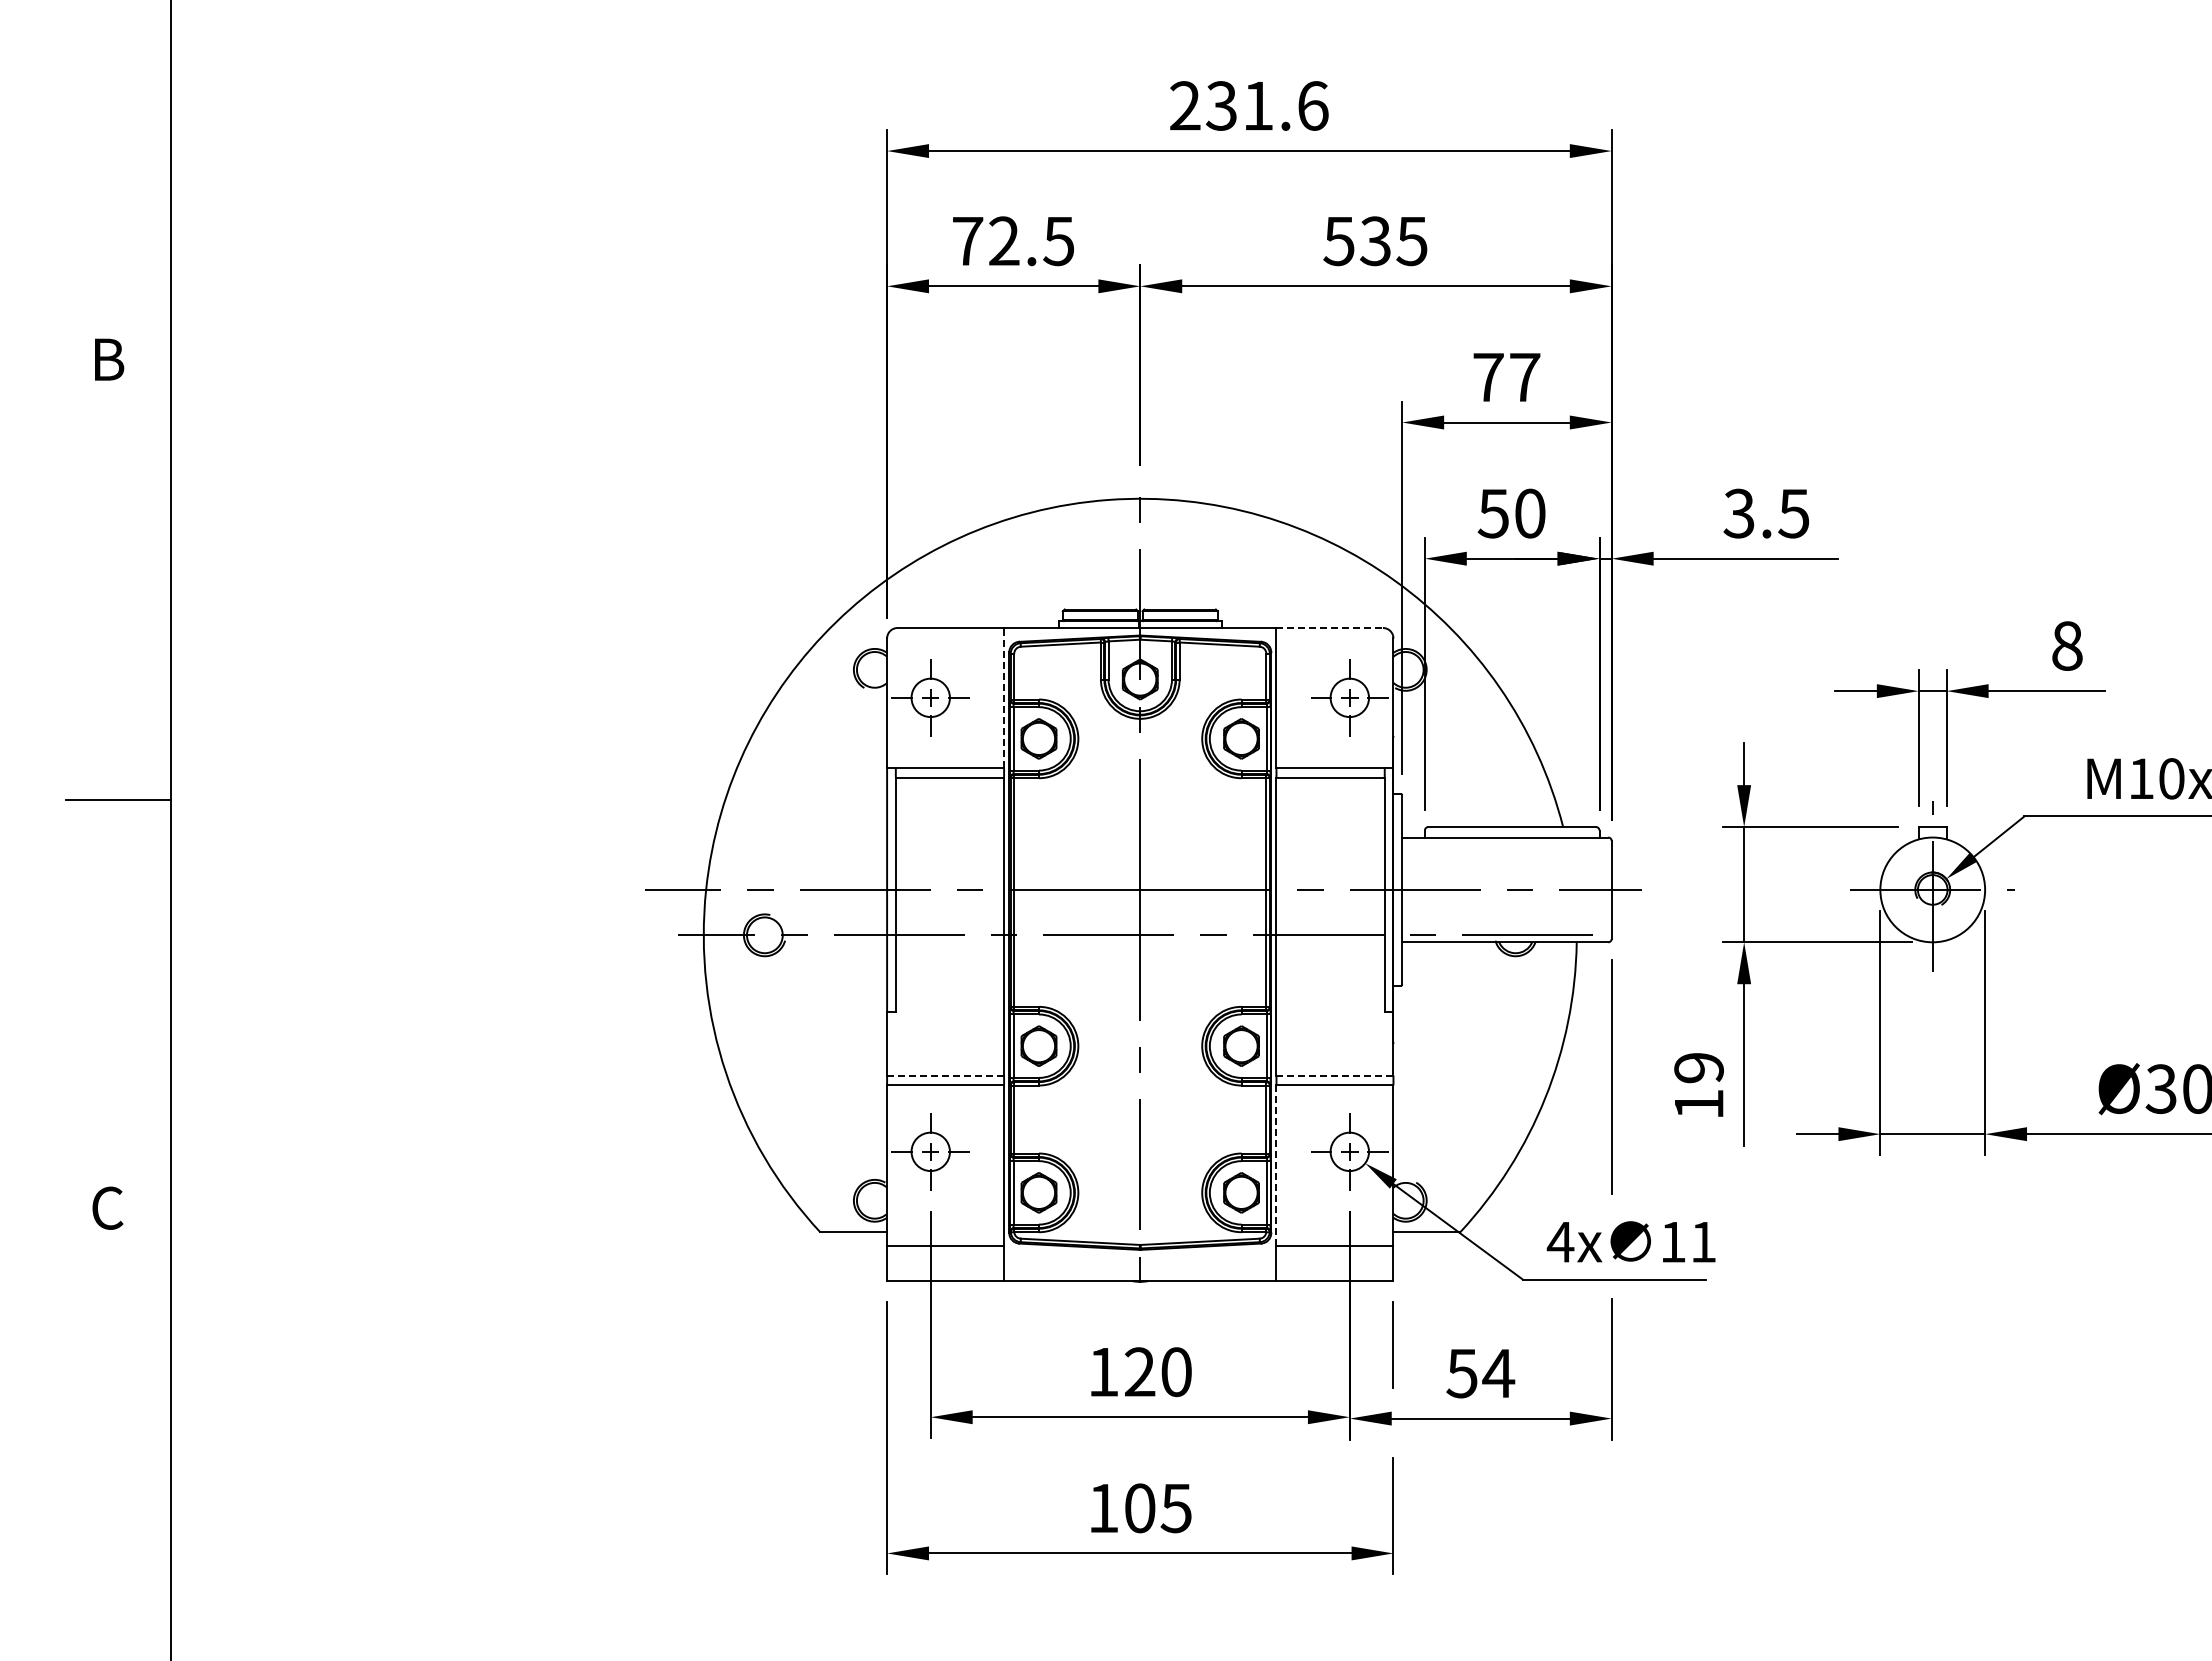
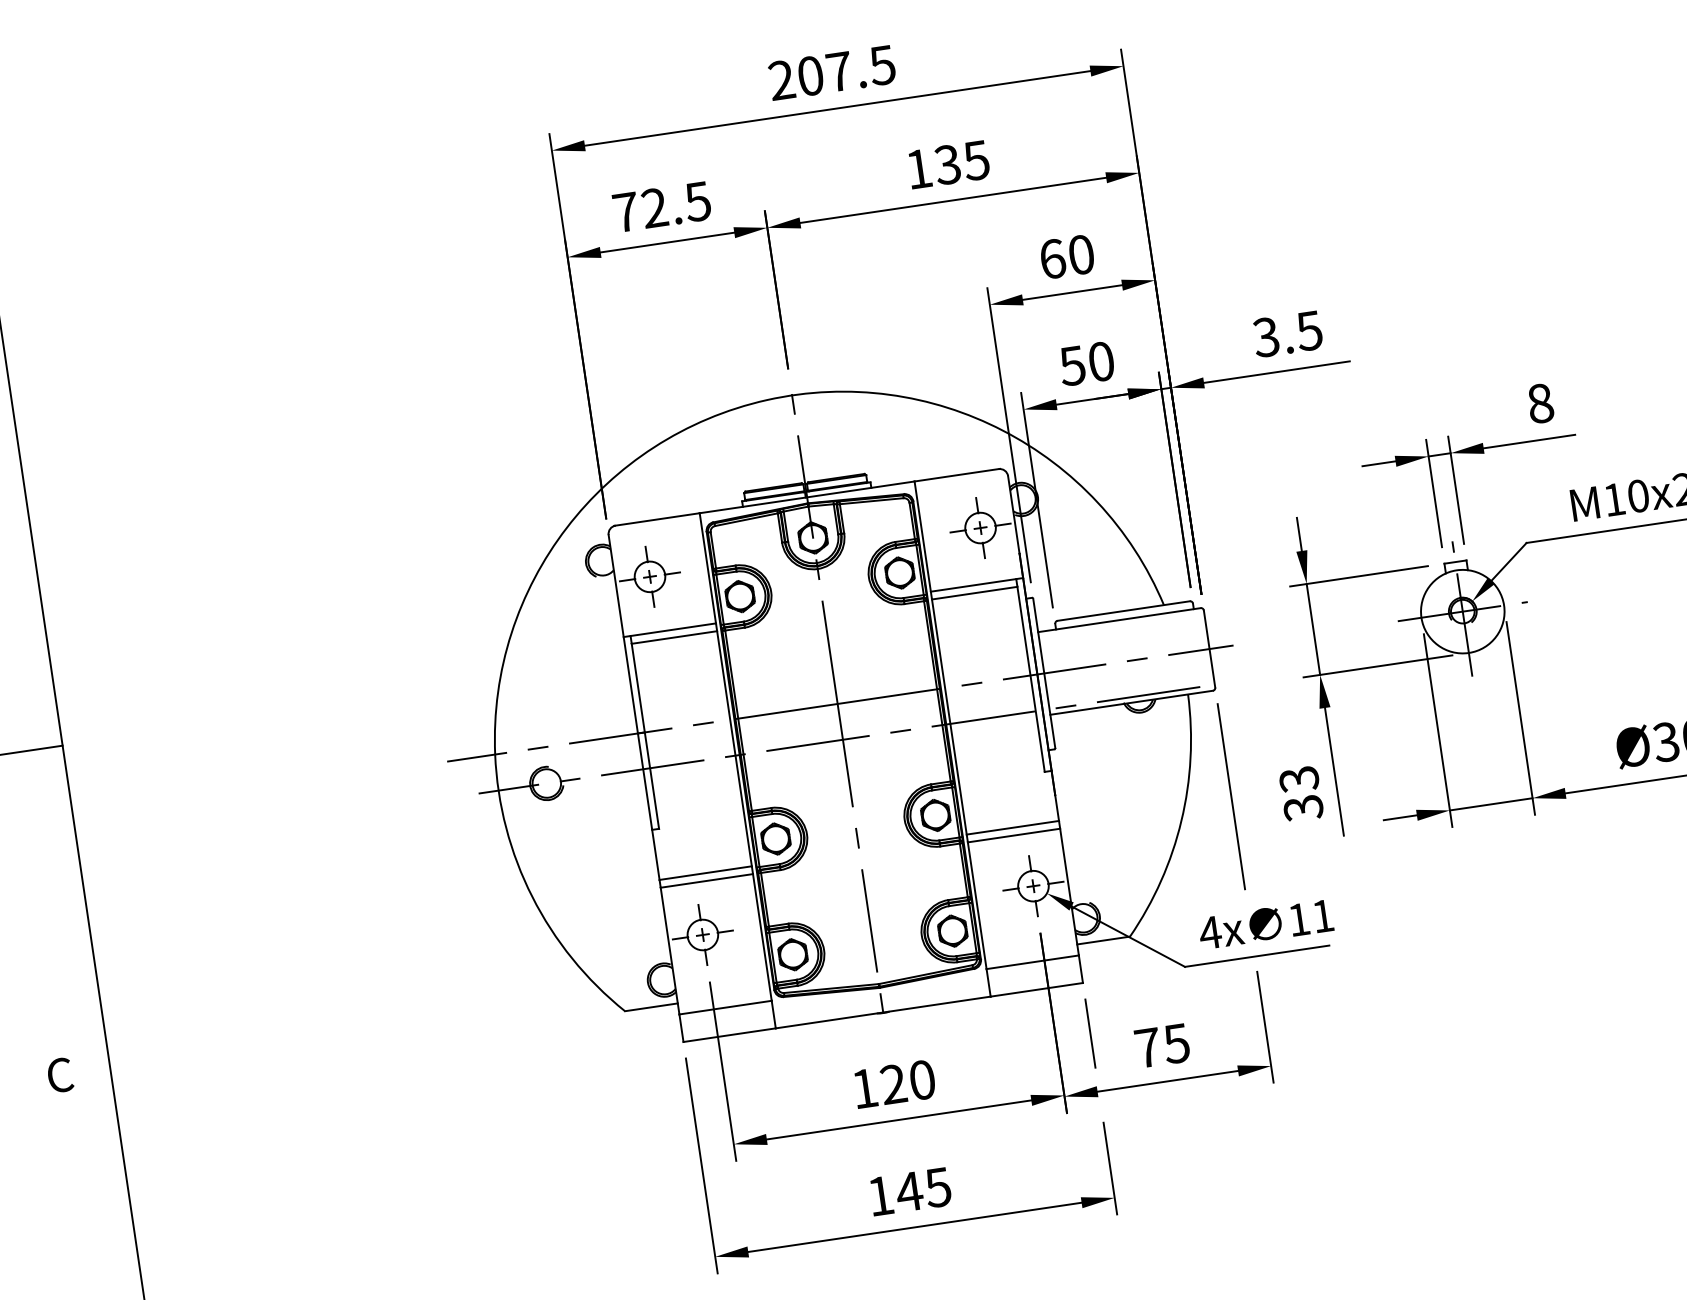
text: (1267, 105) -> (846, 70), 231.6 -> 207.5
text: (1338, 241) -> (918, 169), 535 -> 135
text: (1506, 377) -> (1066, 257), 77 -> 60
line: (1330, 628) -> (957, 475), dashed -> solid
line: (1004, 697) -> (708, 567), dashed -> solid
line: (945, 1075) -> (705, 873), dashed -> solid
line: (1335, 1075) -> (1013, 827), dashed -> solid
text: (1698, 1086) -> (1300, 794), 19 -> 33
line: (1276, 1166) -> (977, 906), dashed -> solid
text: (1480, 1373) -> (1162, 1045), 54 -> 75
text: (1139, 1508) -> (909, 1192), 105 -> 145

